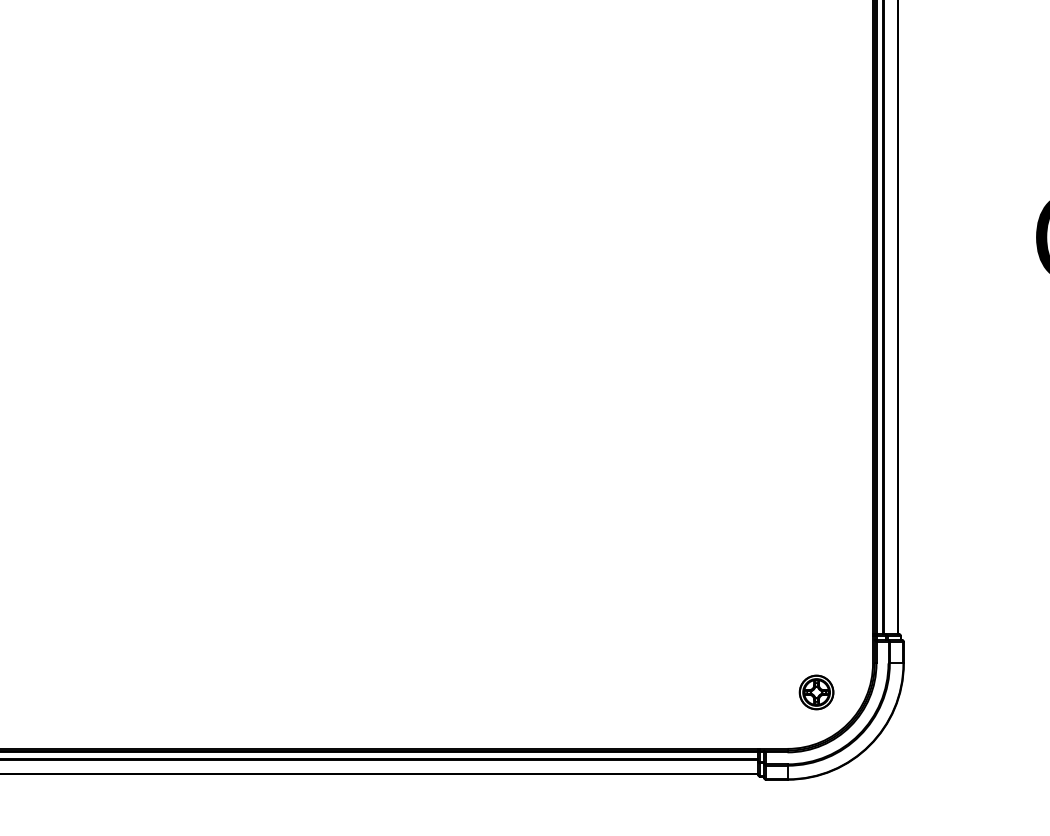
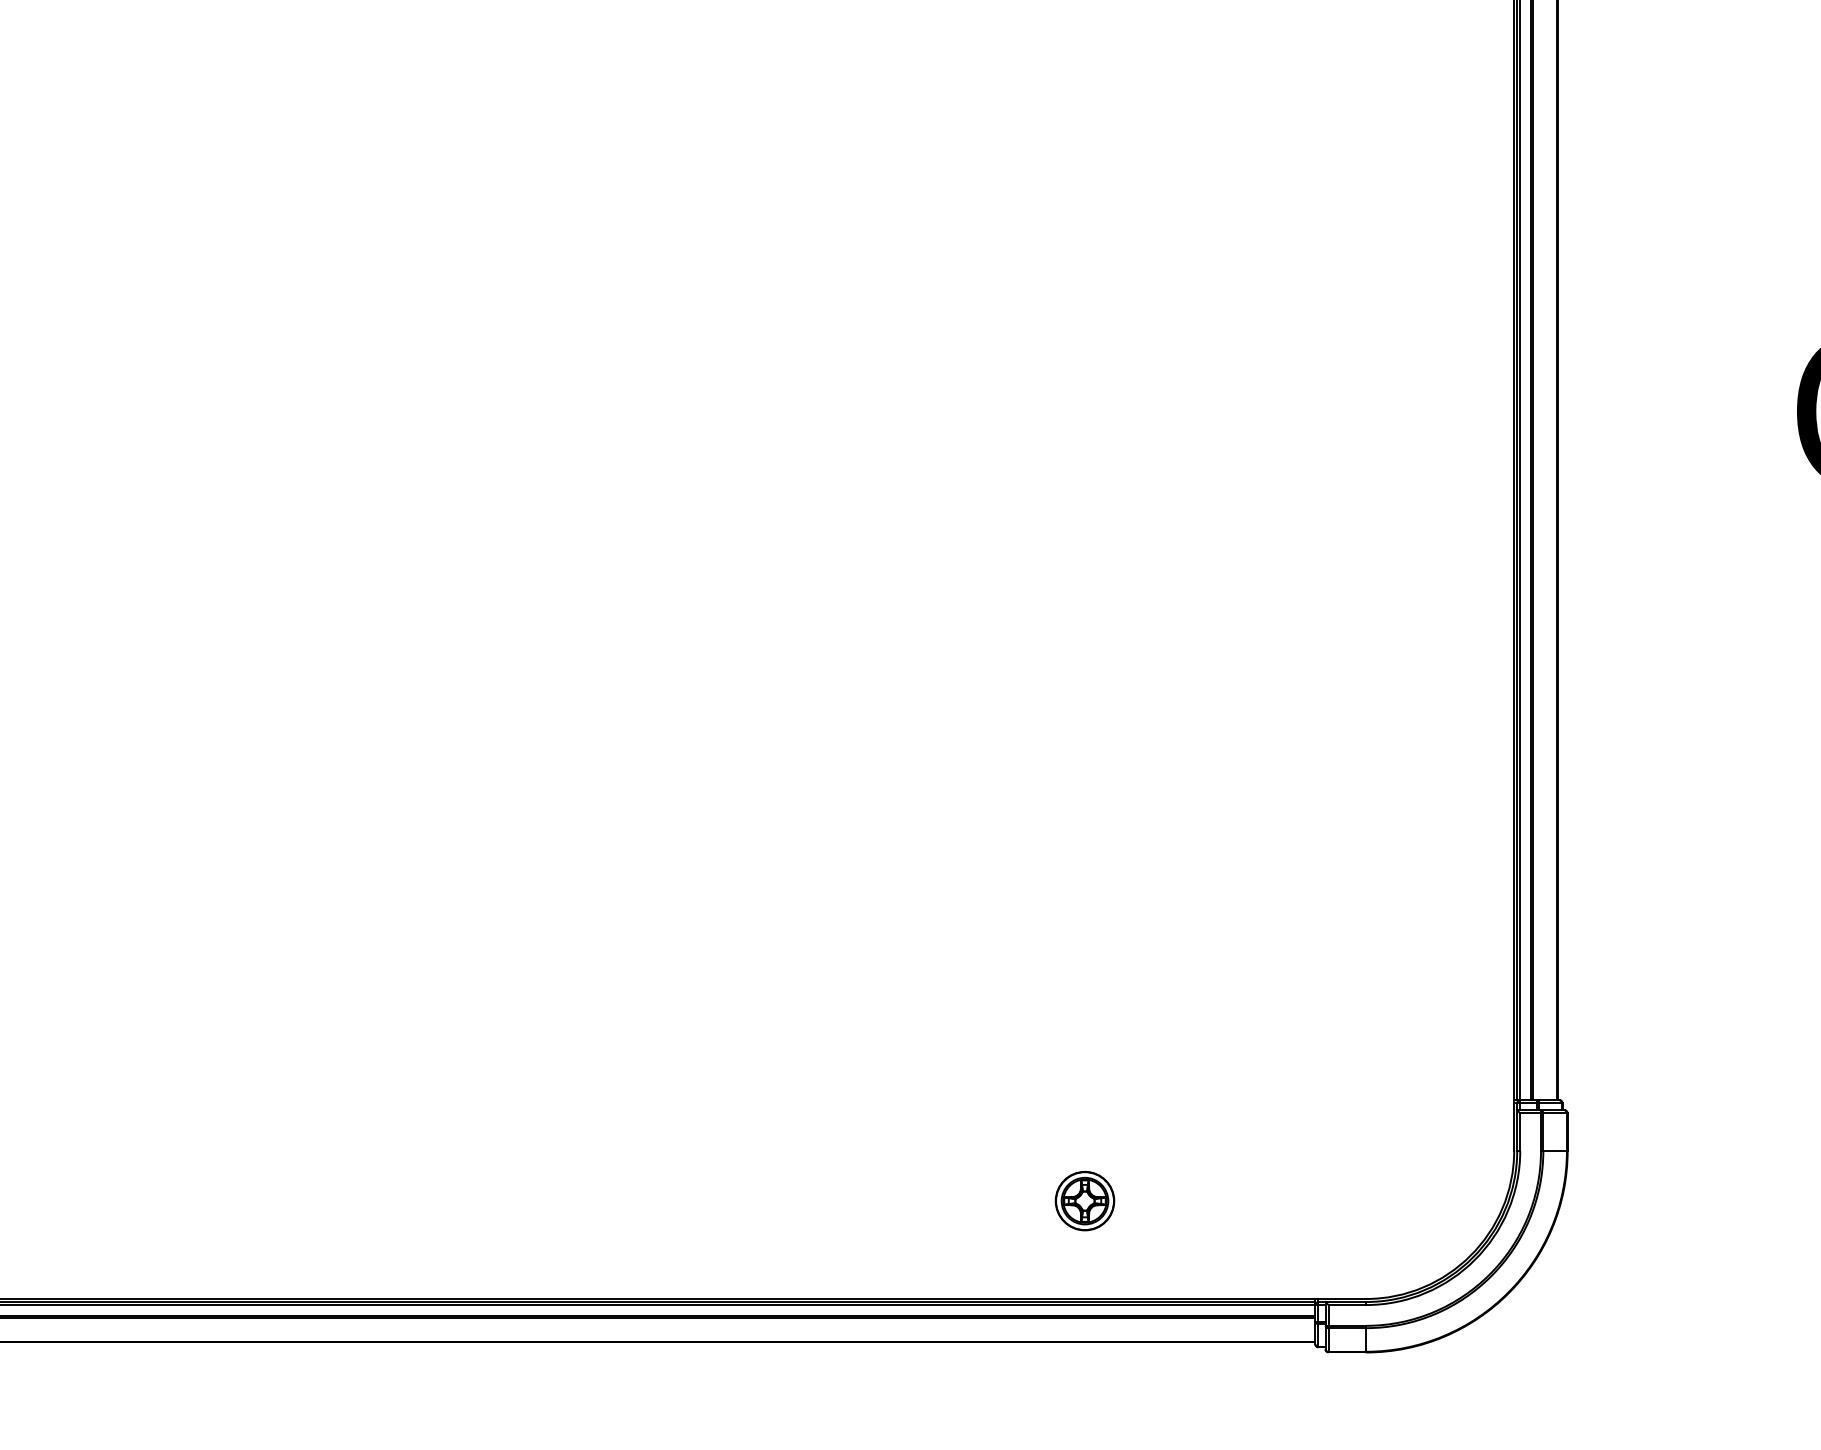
part: (816, 692) -> (1084, 1201), moved

